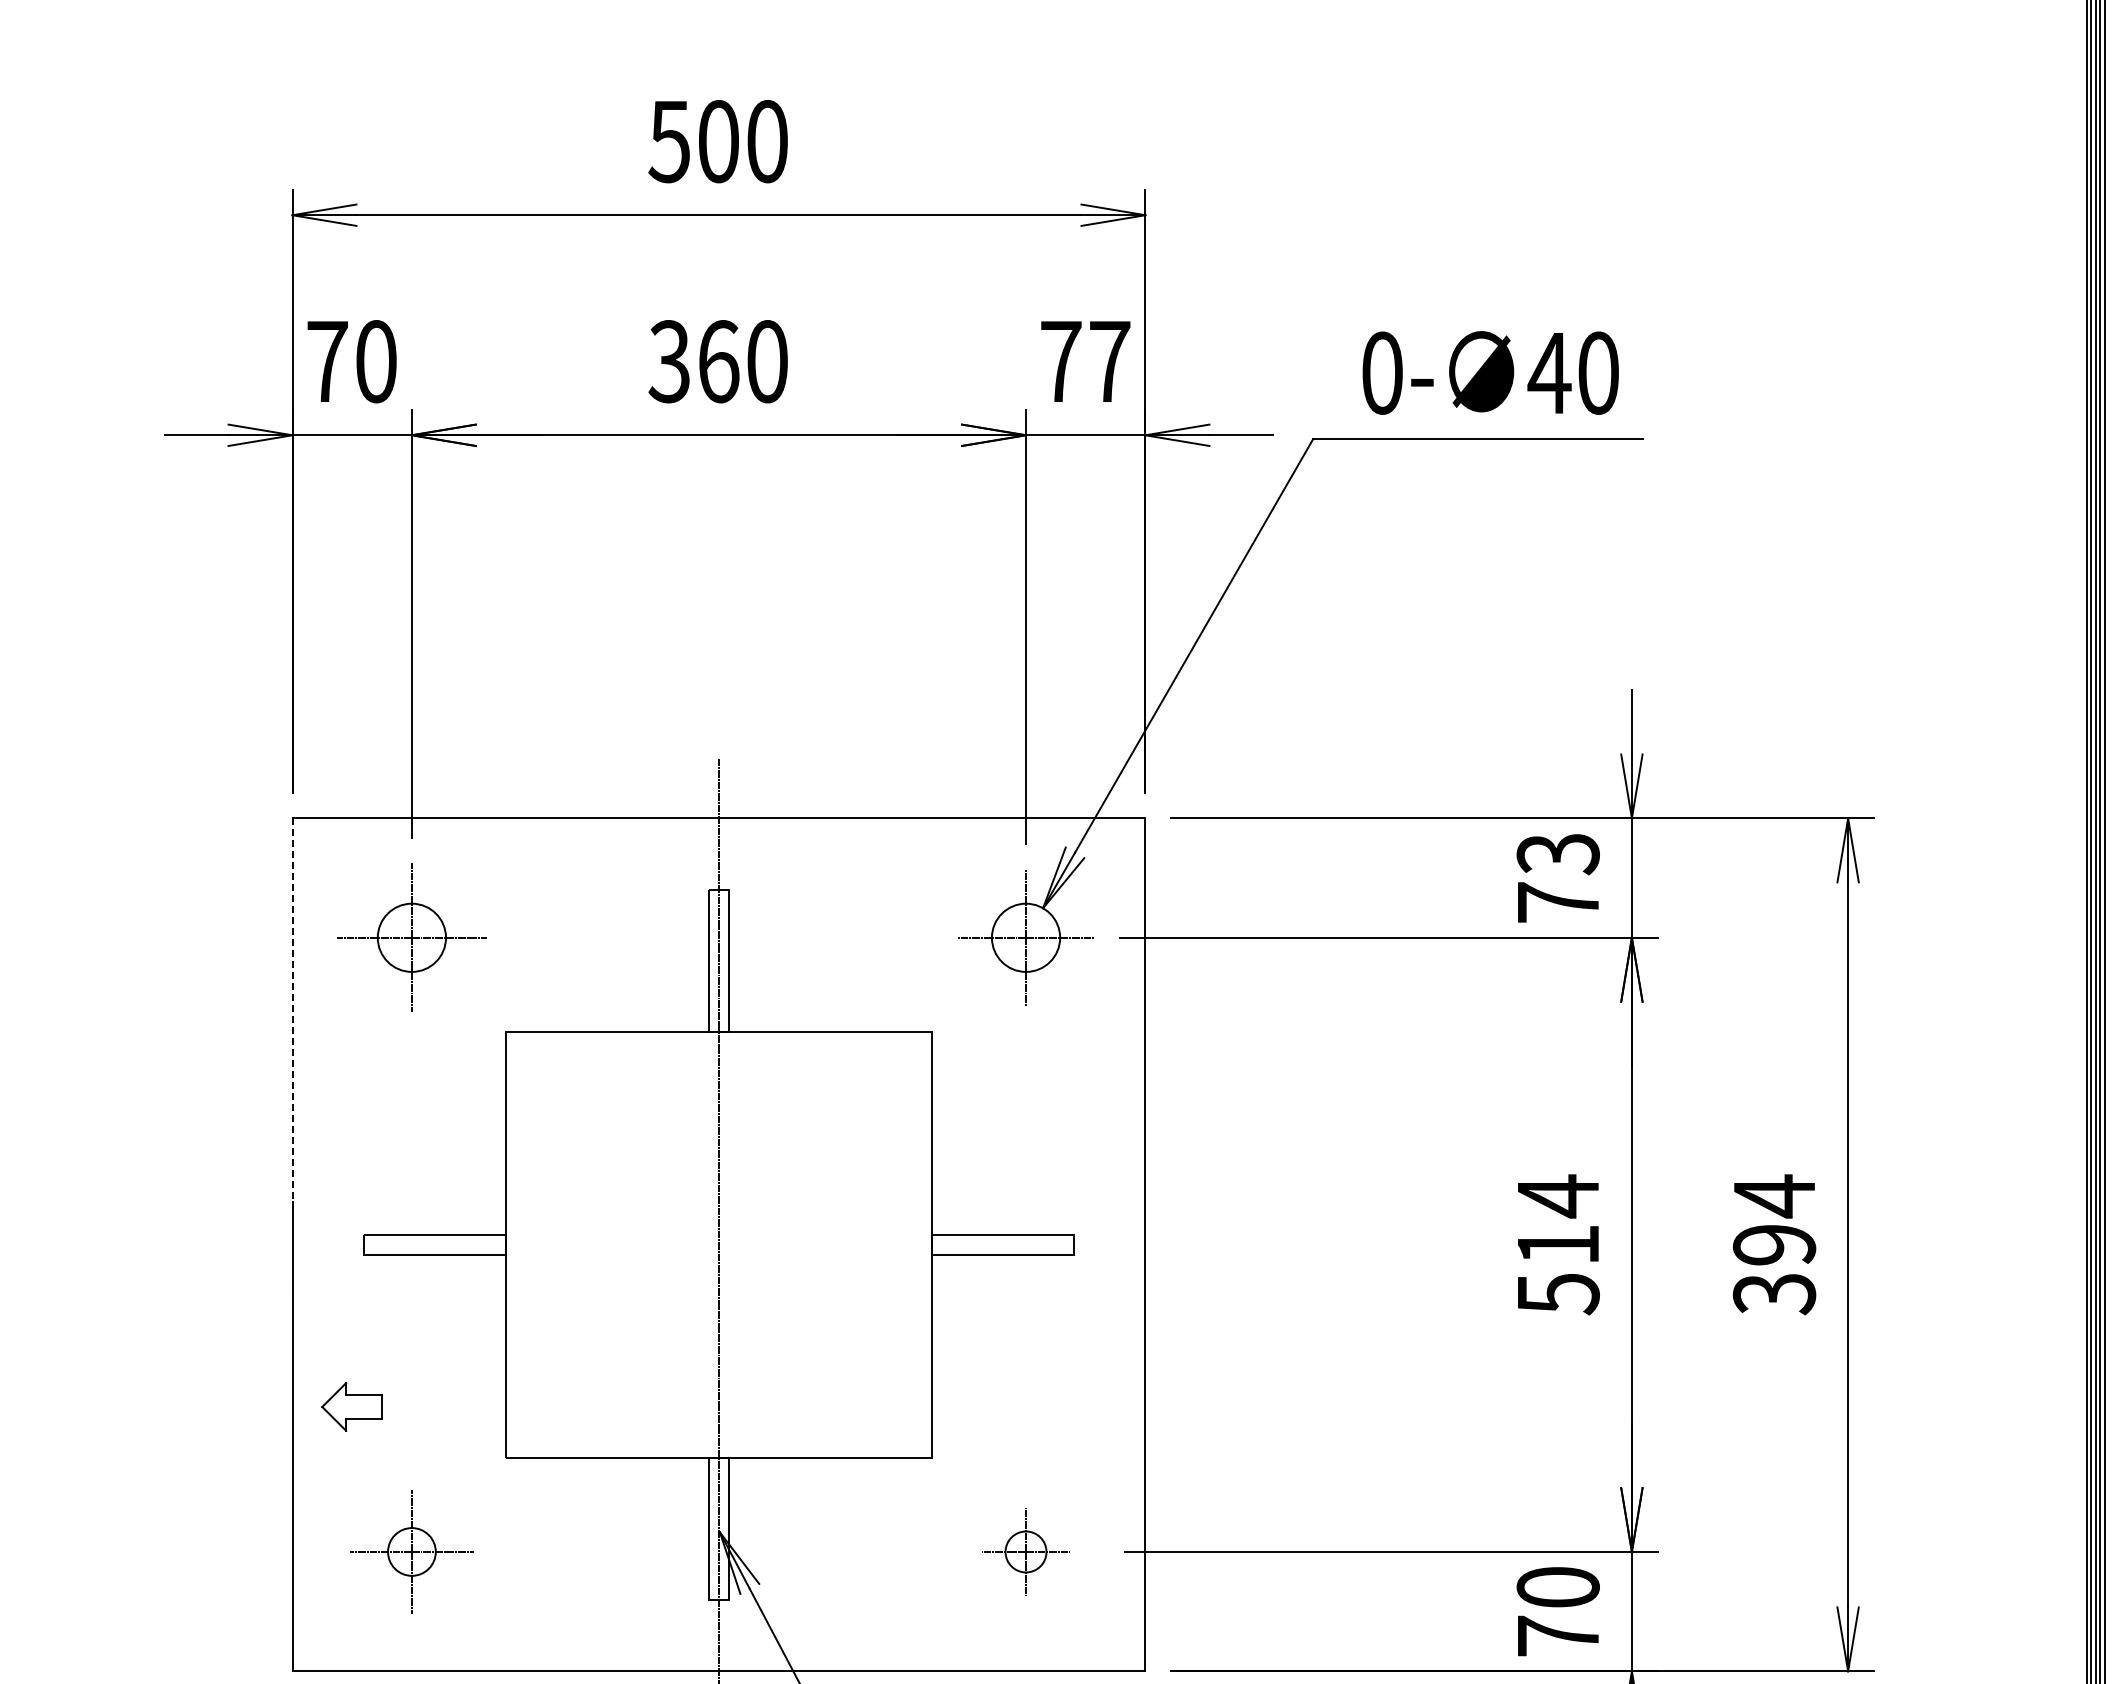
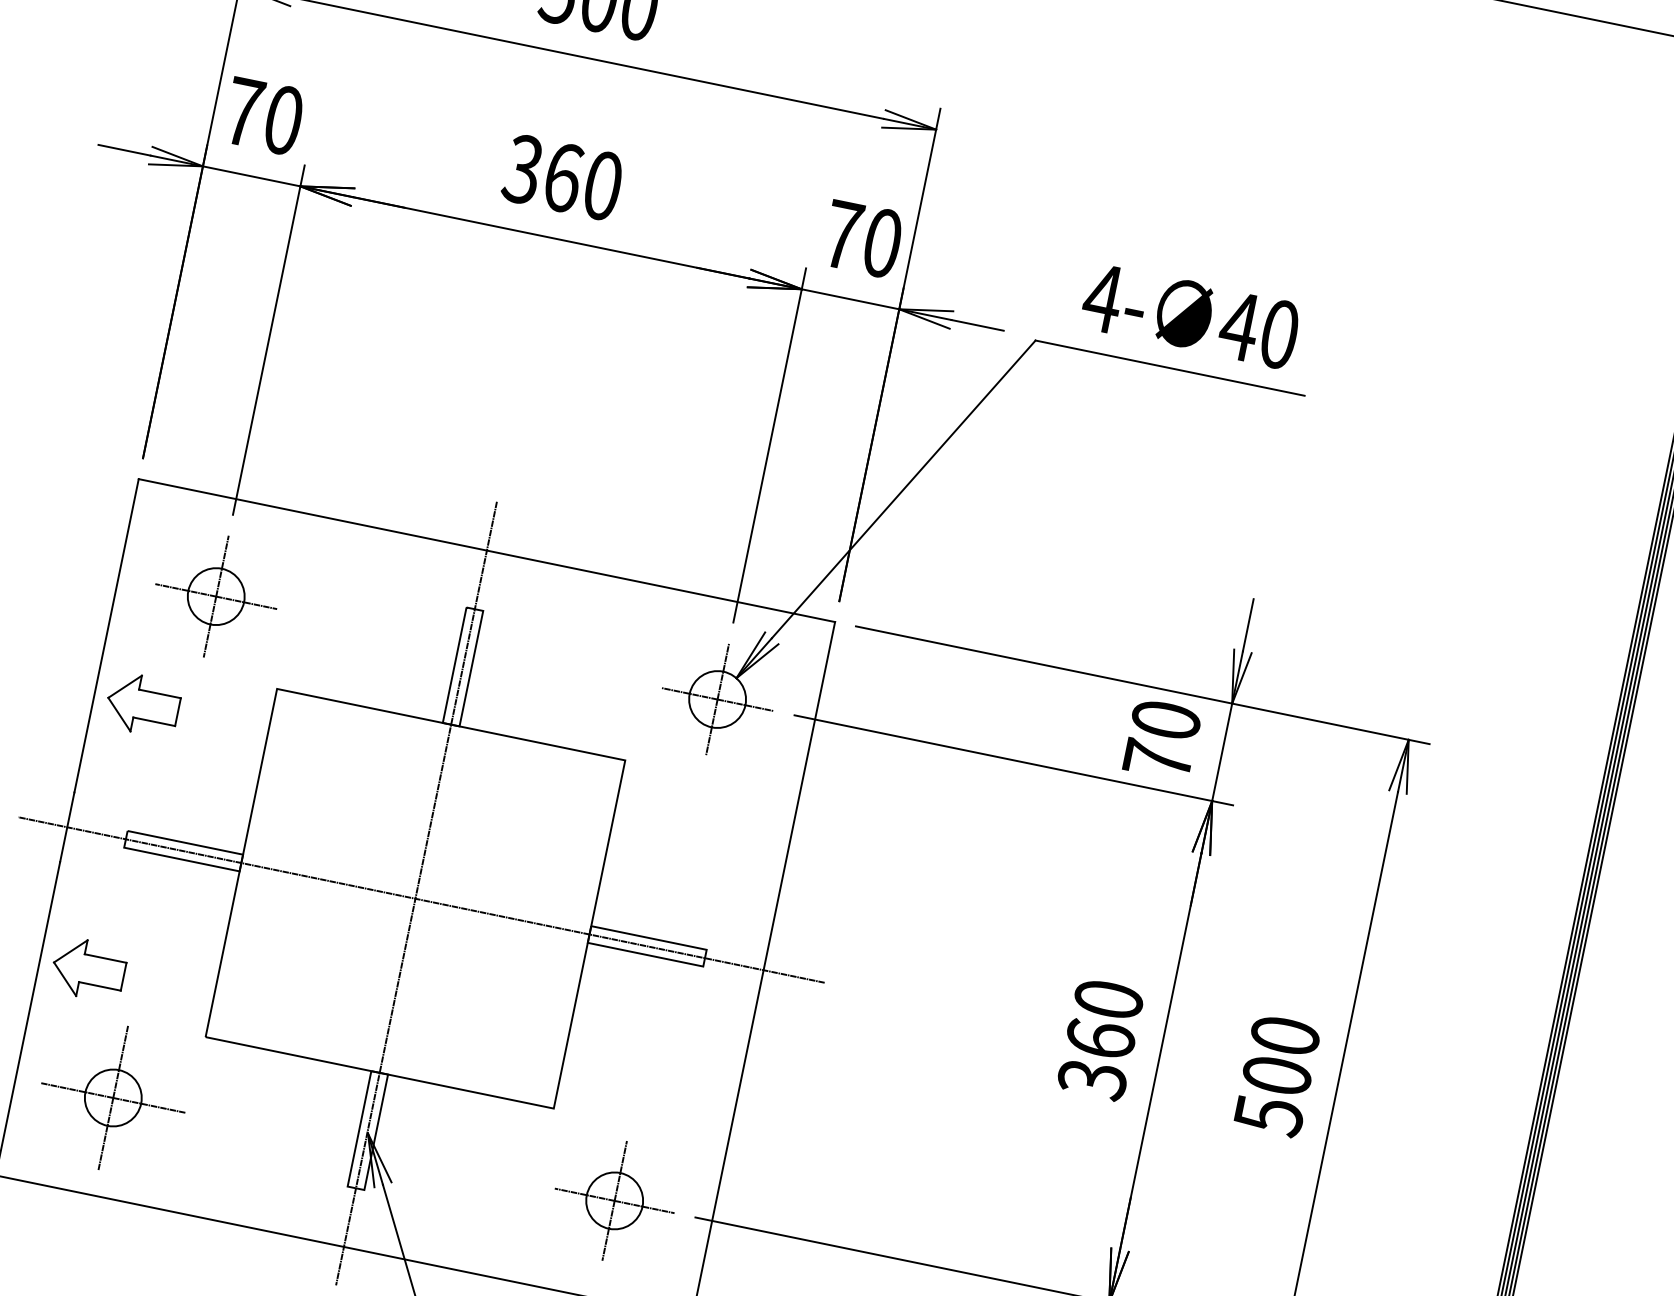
text: (1110, 361) -> (883, 243), 77 -> 70
text: (1382, 372) -> (1103, 297), 0- -> 4-
text: (1557, 854) -> (1165, 720), 73 -> 70
line: (292, 1010) -> (106, 635), dashed -> solid
part: (351, 1082) -> (142, 704), added
line: (726, 1244) -> (421, 899), added
text: (1557, 1244) -> (1100, 1038), 514 -> 360
text: (1774, 1244) -> (1277, 1075), 394 -> 500
part: (351, 1406) -> (88, 969), size x1.43
part: (411, 1551) -> (113, 1097), size x1.43
part: (1025, 1551) -> (614, 1200), size x1.67

